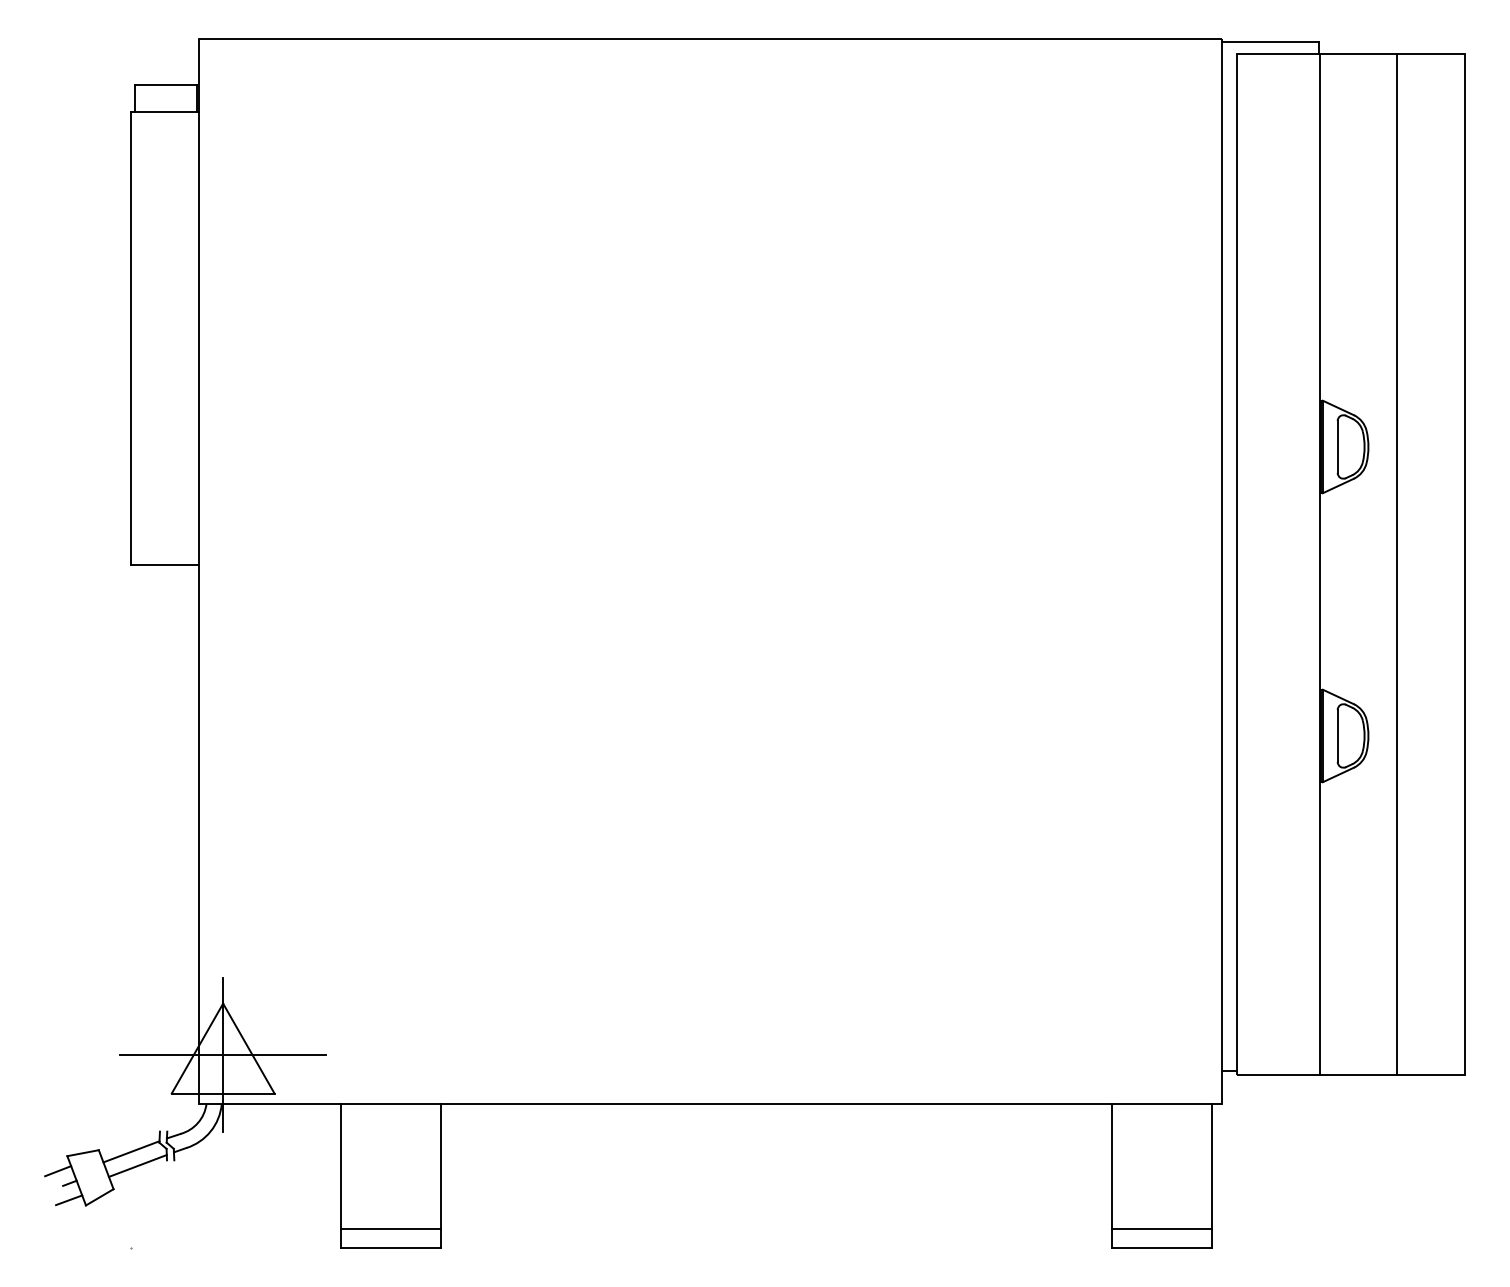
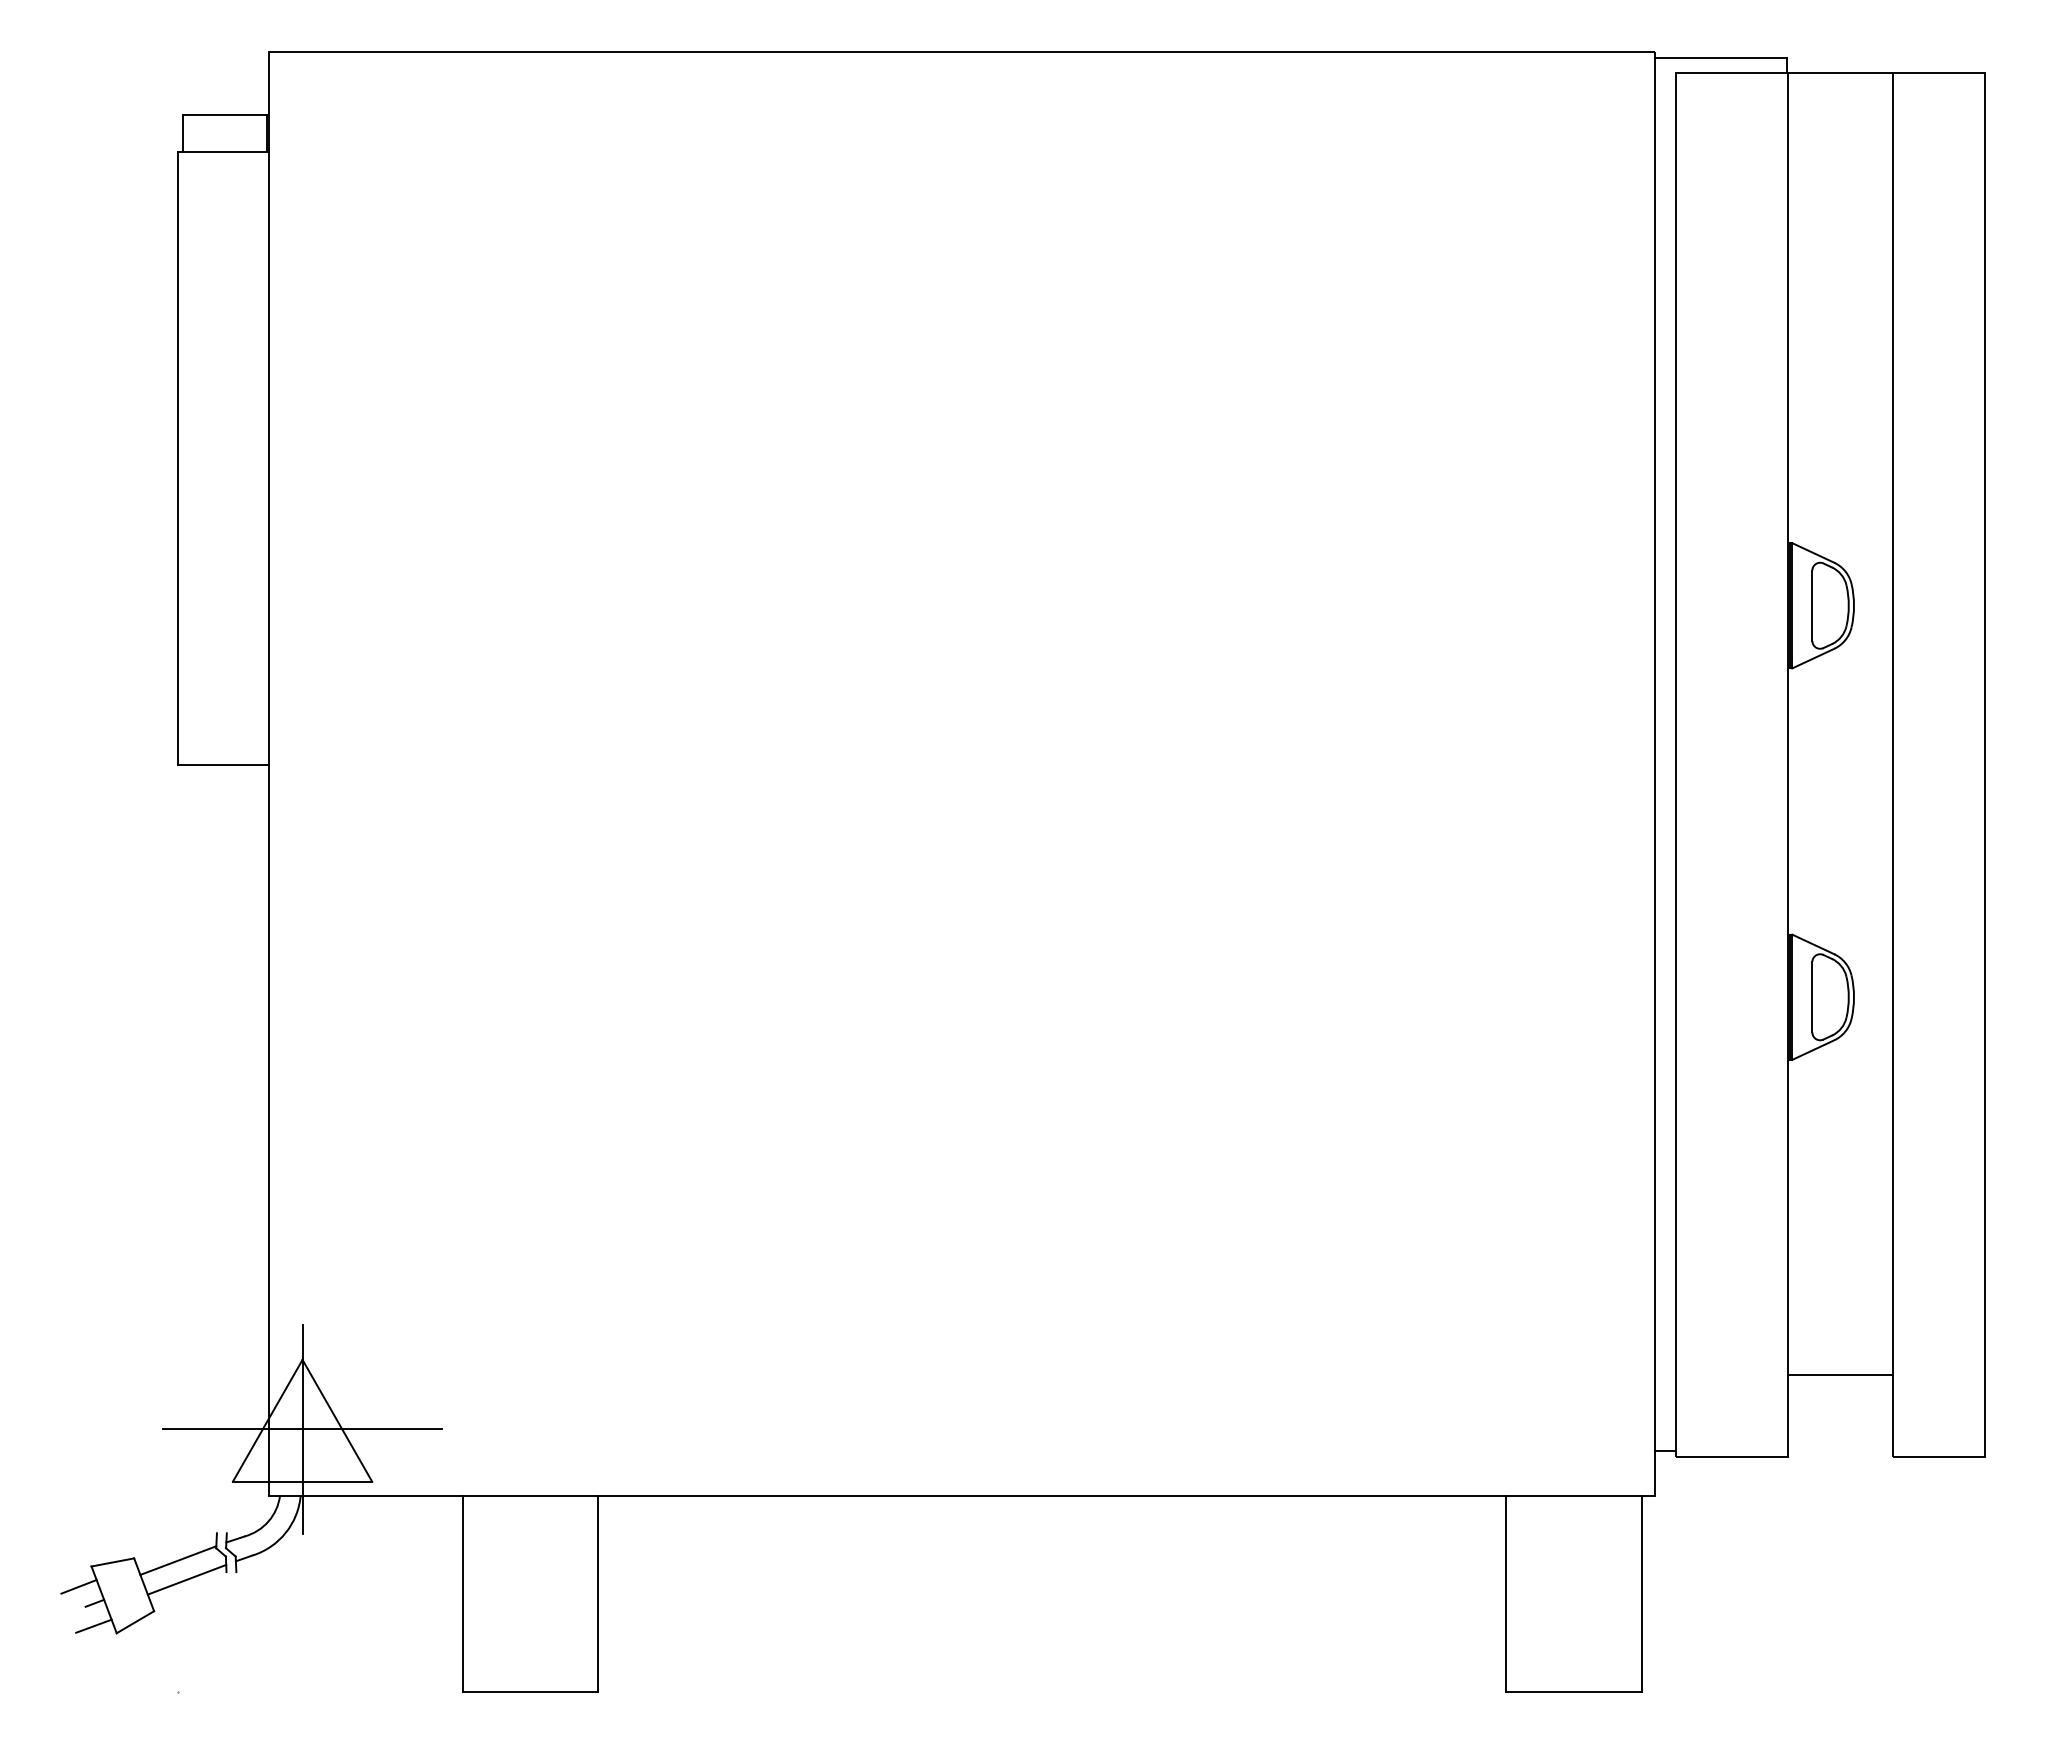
line: (1358, 1074) -> (1840, 1374), moved
line: (391, 1229) -> (530, 1665), removed
line: (1162, 1229) -> (1574, 1665), removed

